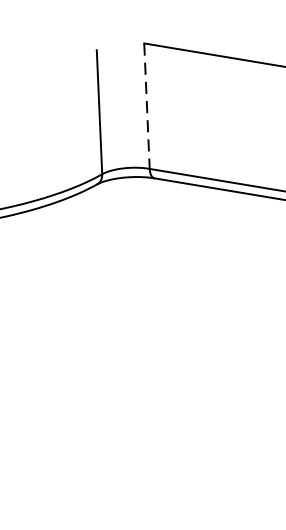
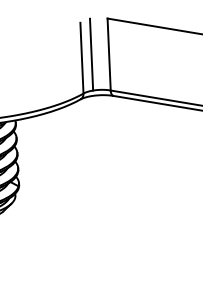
line: (116, 106) -> (91, 54), added
line: (147, 107) -> (109, 55), dashed -> solid

